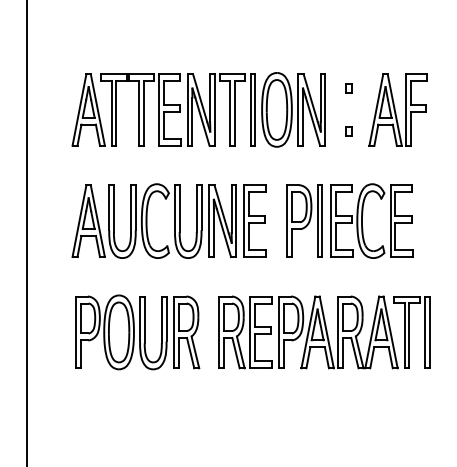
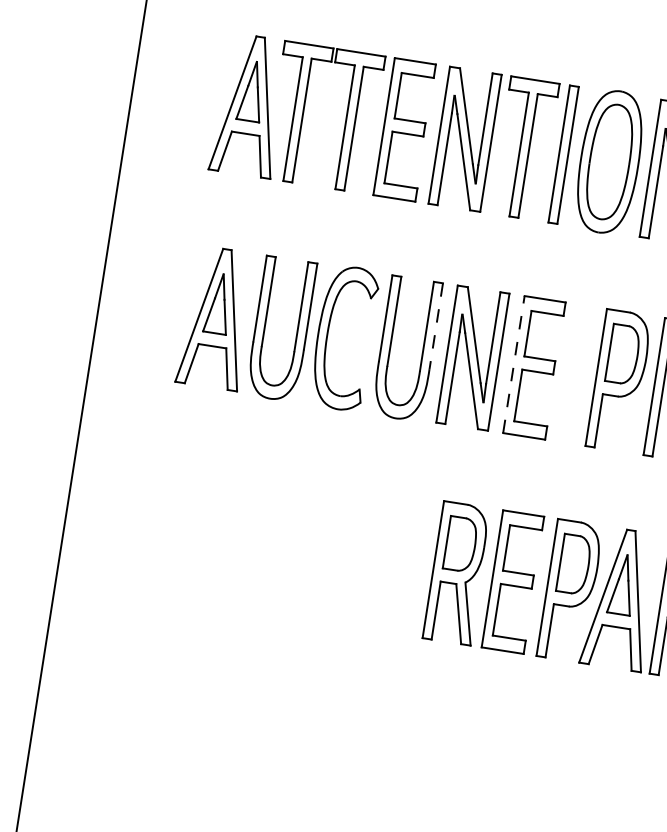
line: (201, 208) -> (436, 327), solid -> dashed
line: (244, 221) -> (514, 365), solid -> dashed
part: (137, 332) -> (276, 545), removed

